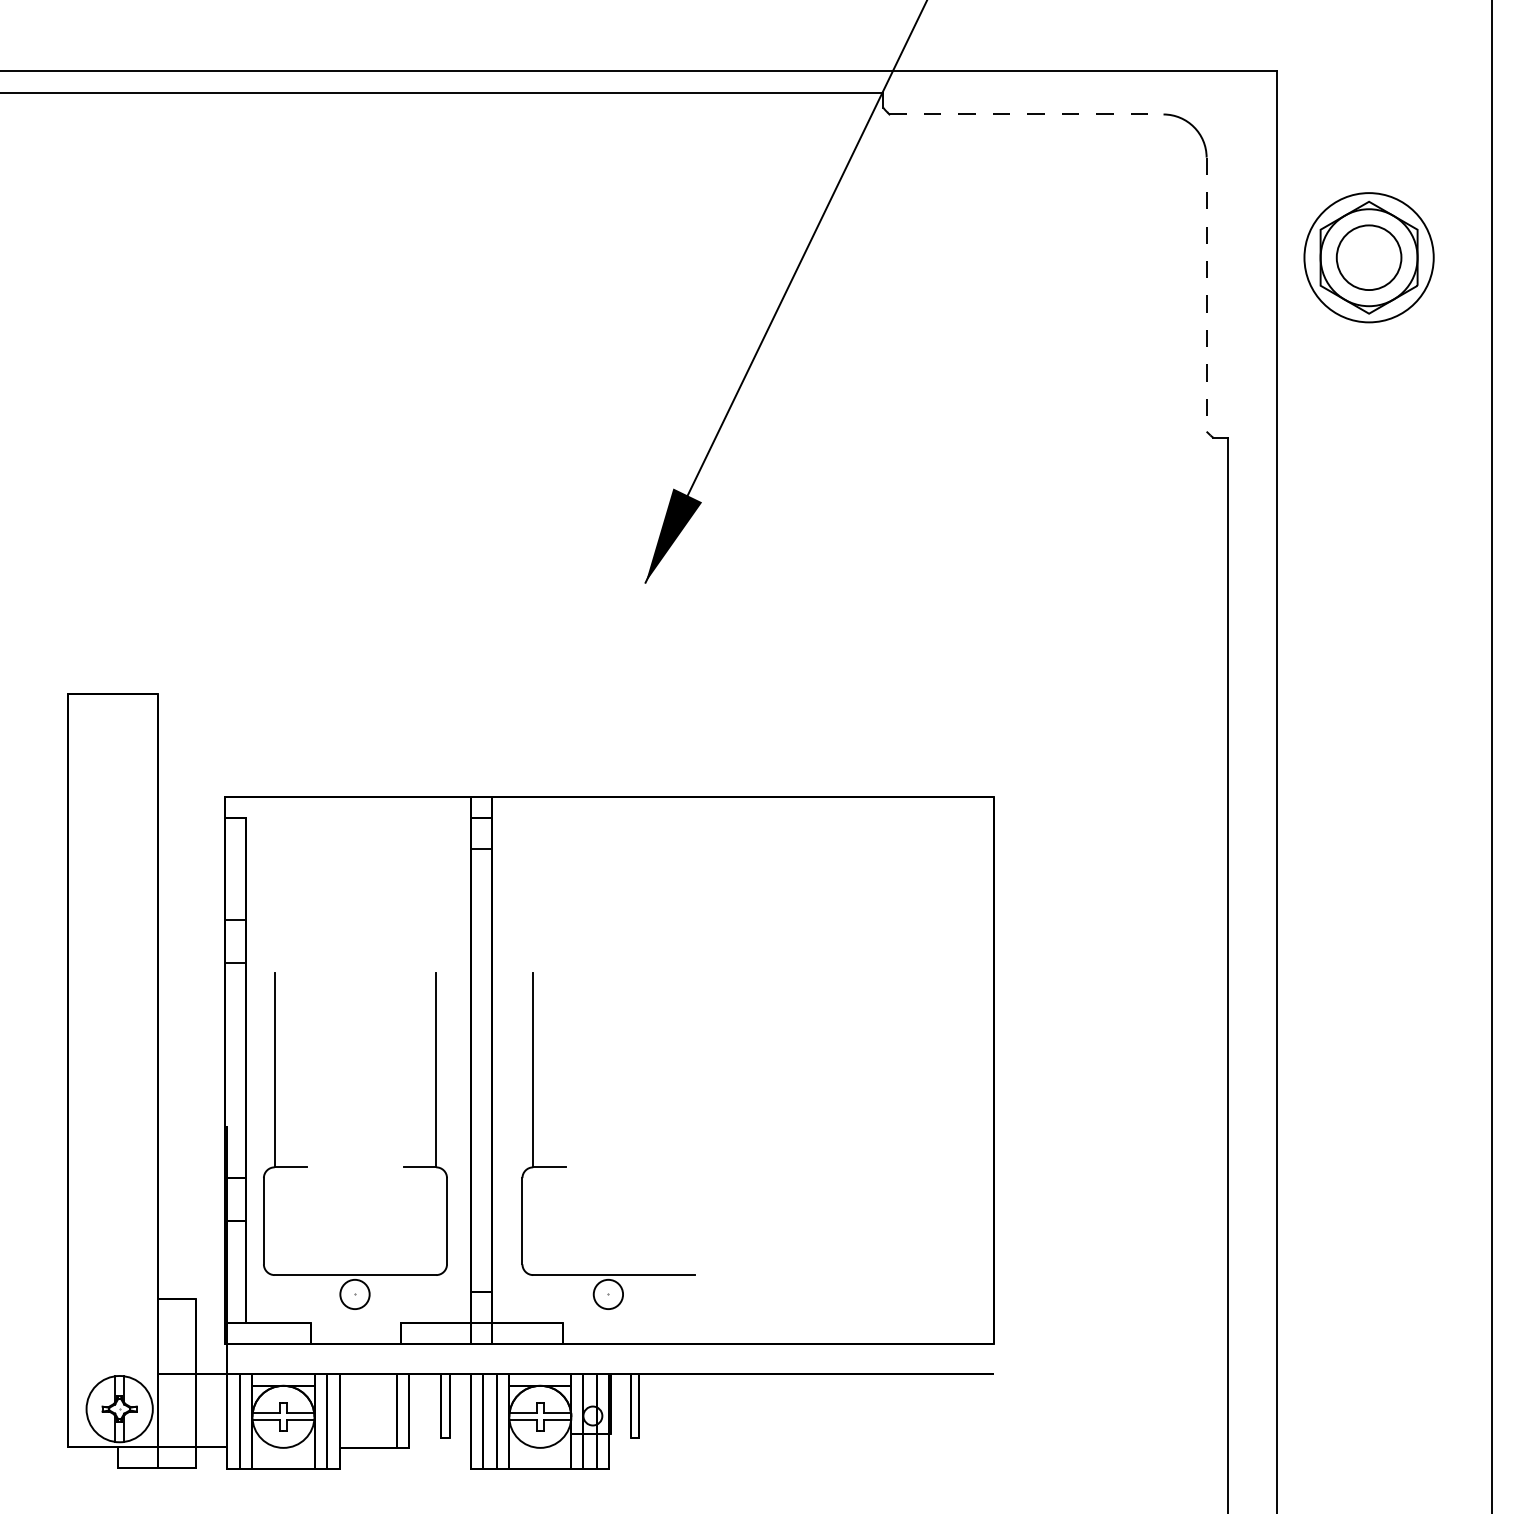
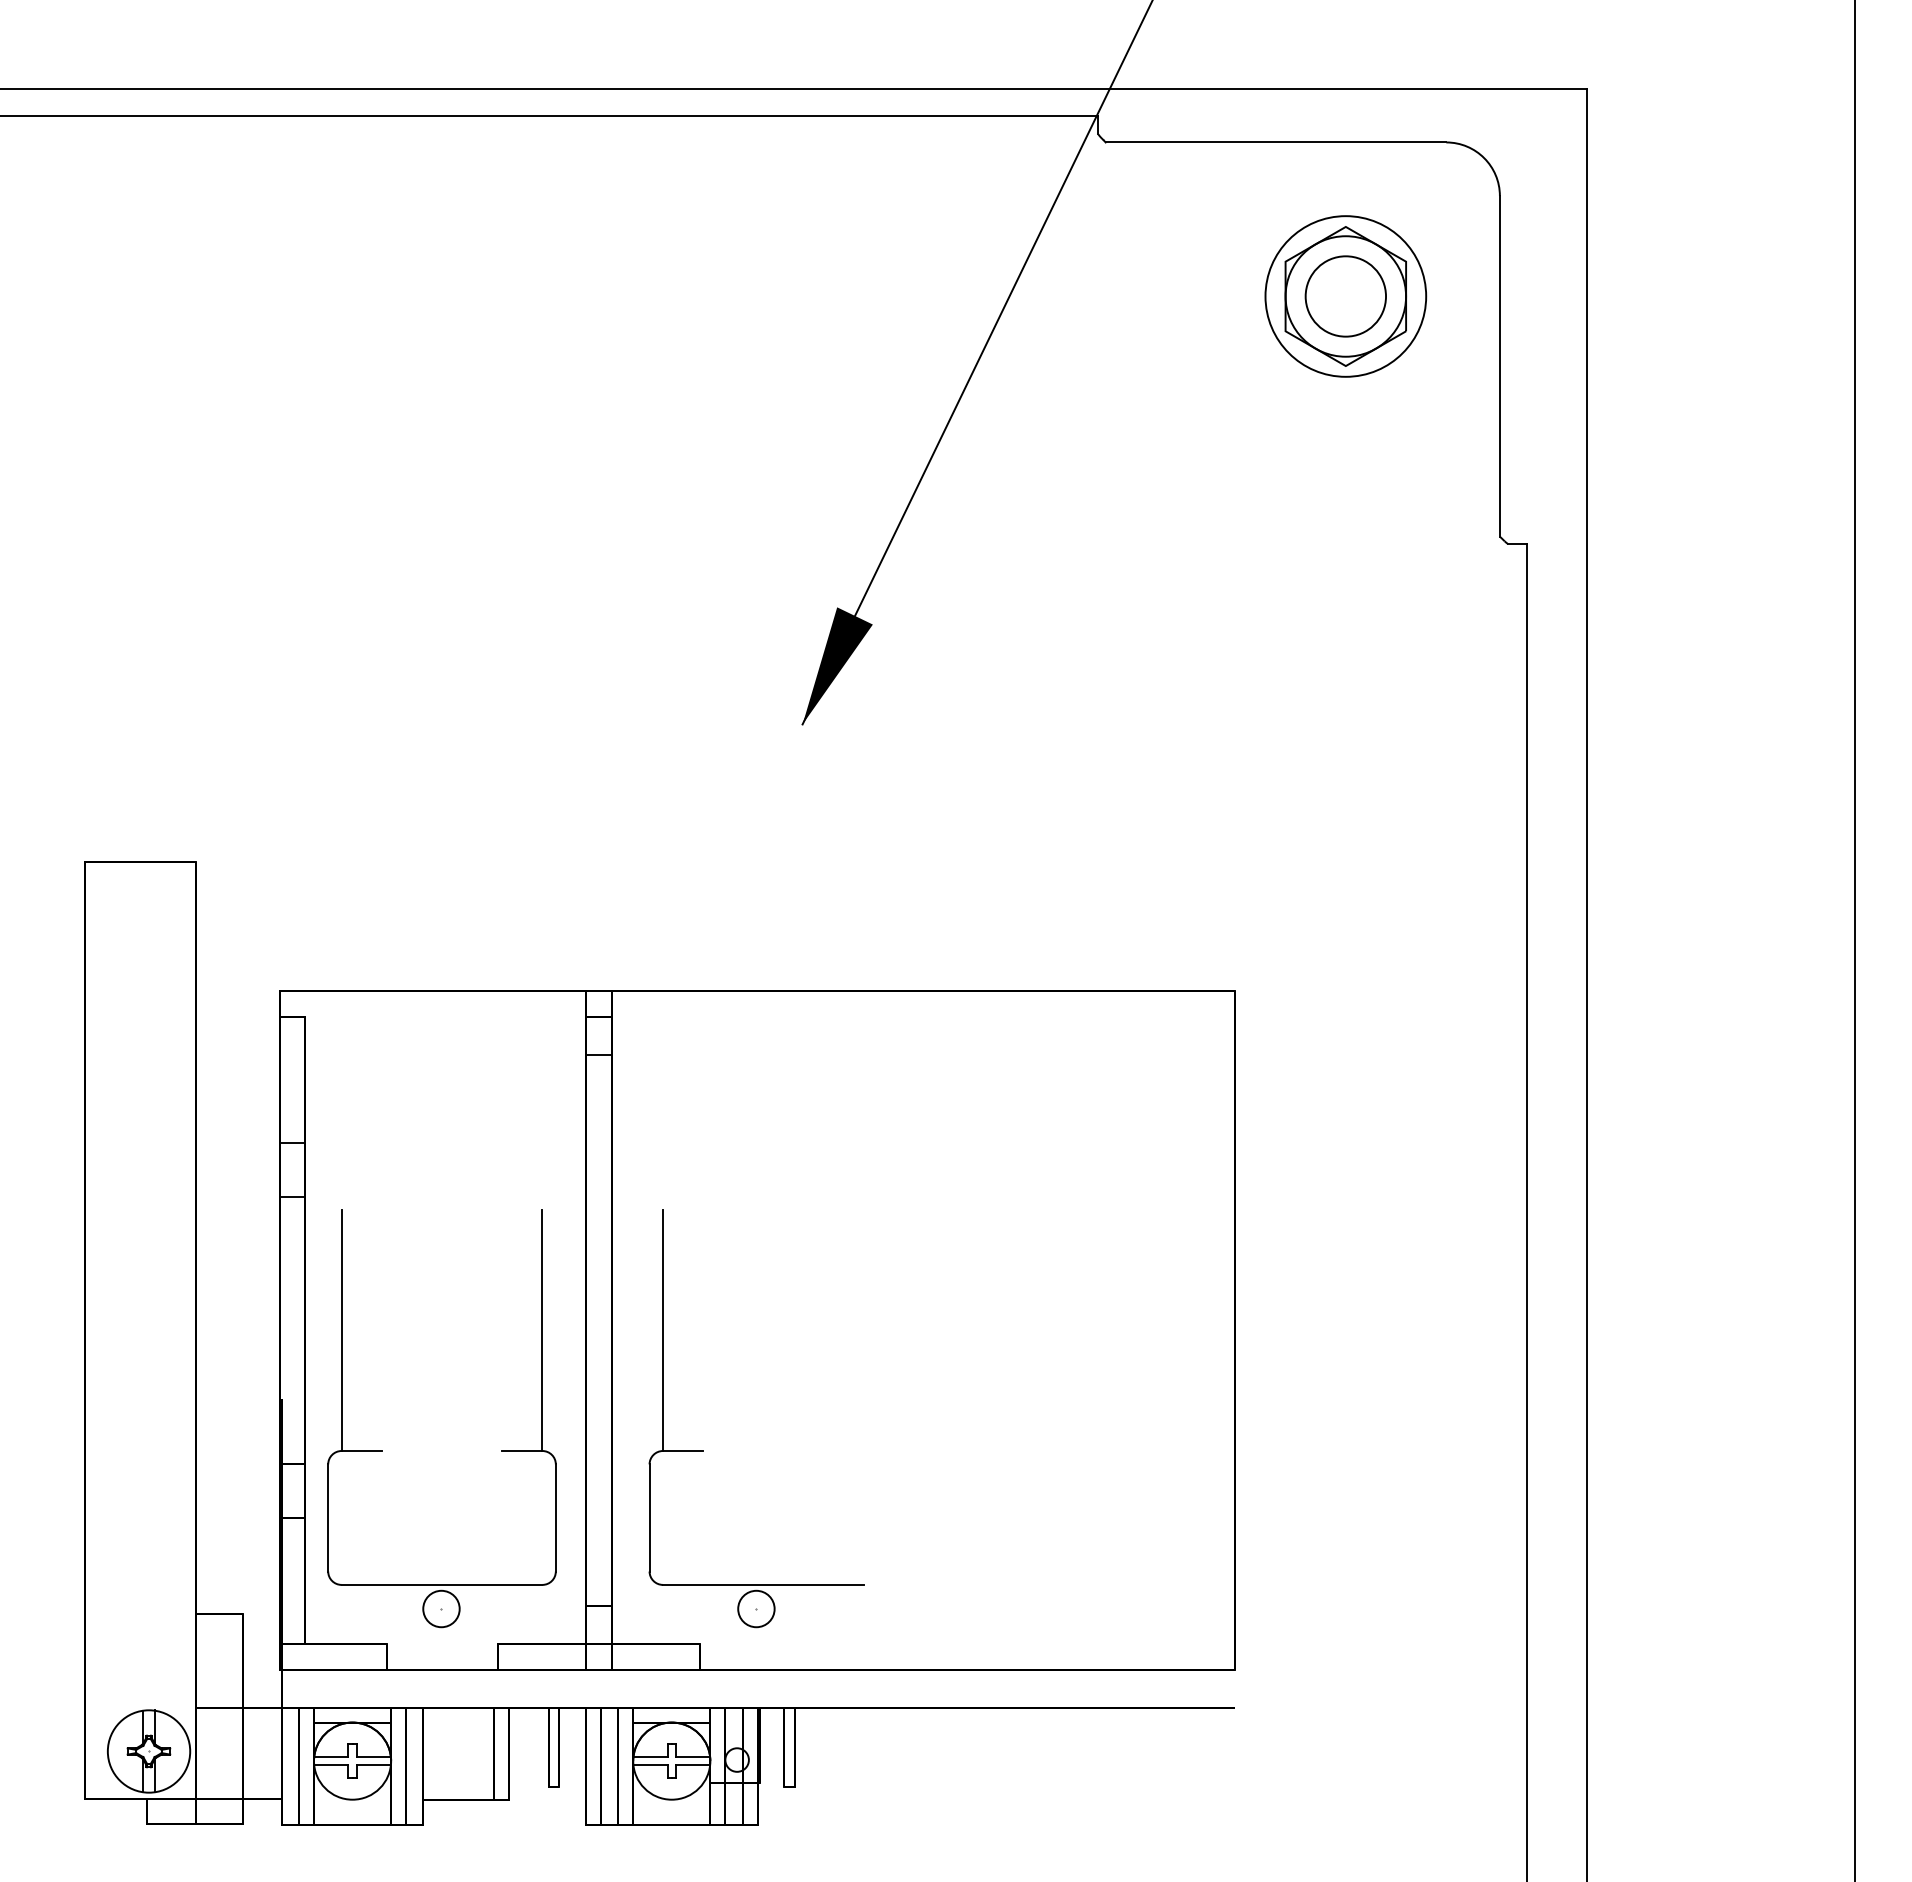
line: (1026, 114) -> (1276, 142), dashed -> solid
part: (1368, 257) -> (1345, 296), moved
line: (1206, 294) -> (1499, 366), dashed -> solid

